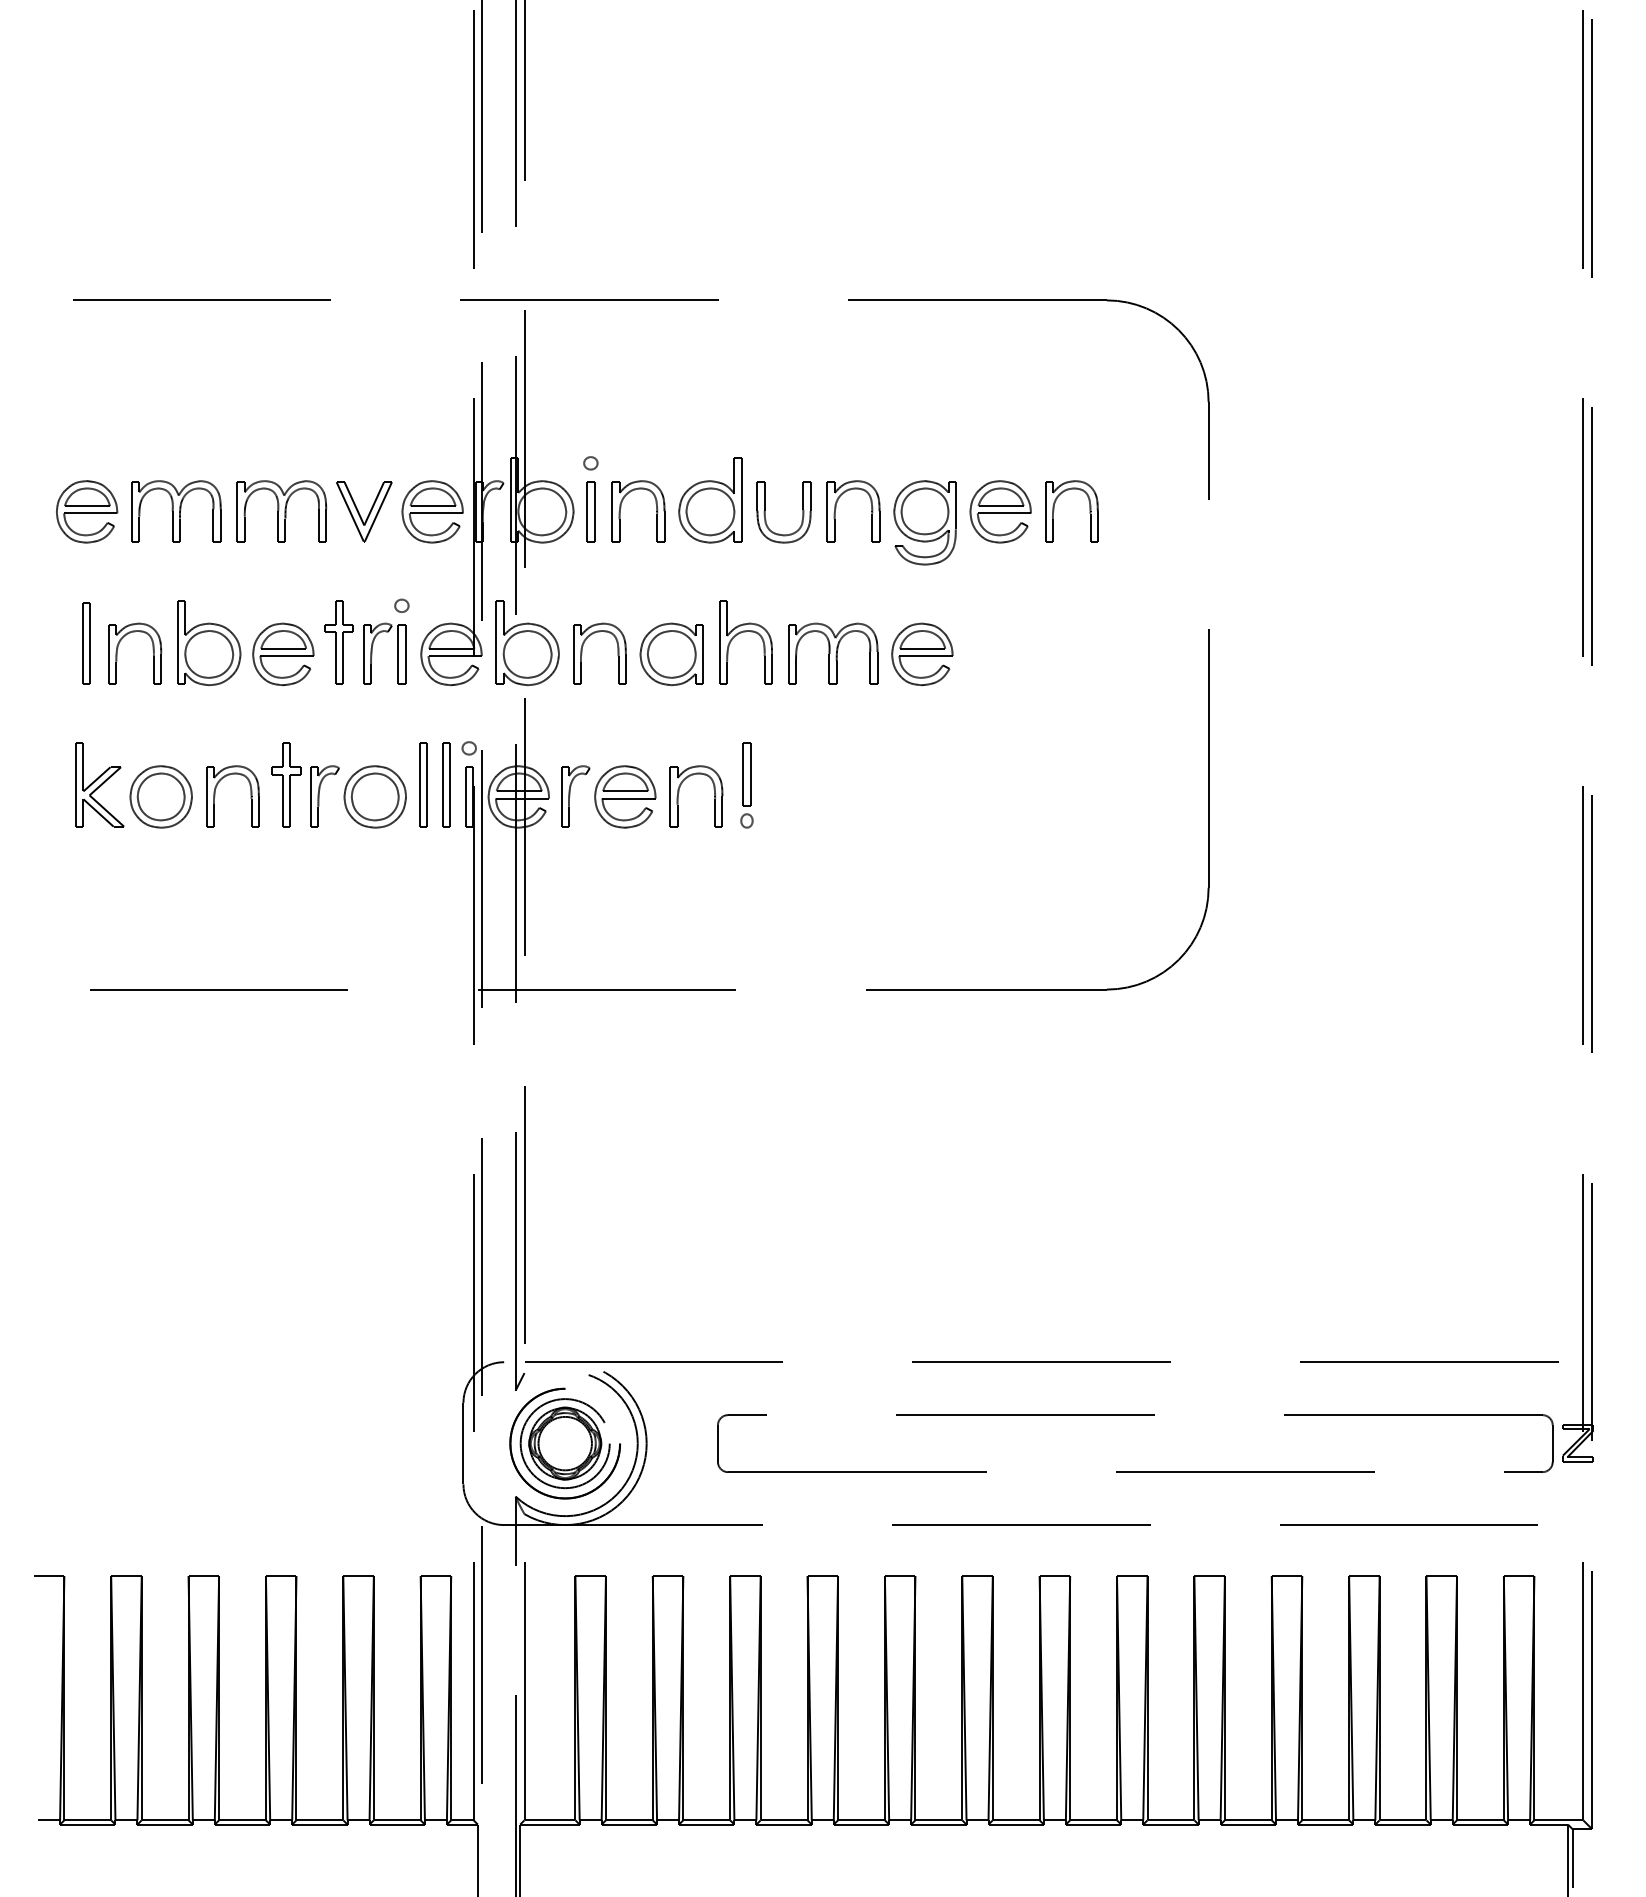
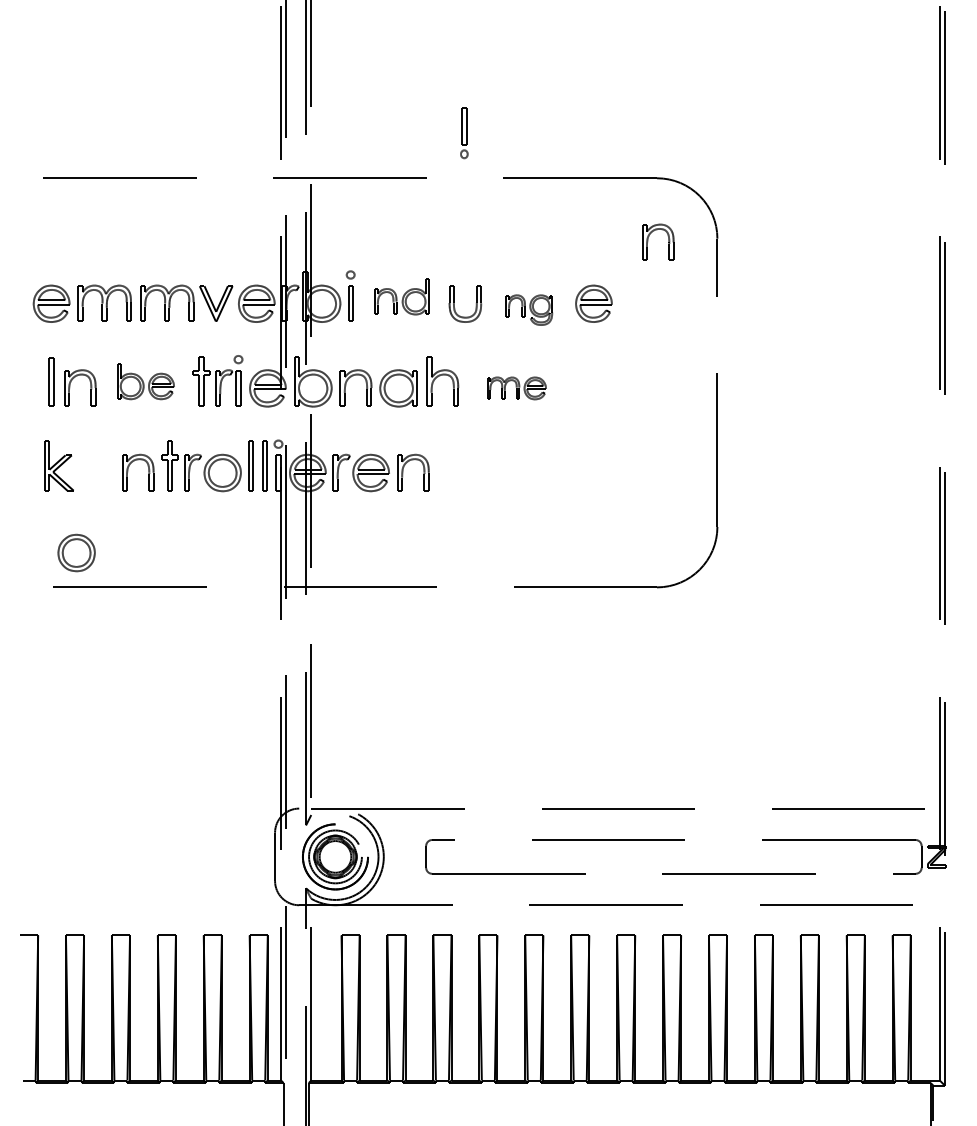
part: (676, 499) -> (401, 296), size x0.7
part: (1055, 509) -> (648, 241), moved
part: (892, 521) -> (529, 309), size x0.6
part: (245, 642) -> (145, 381), size x0.7
part: (870, 654) -> (516, 388), size x0.6
part: (747, 785) -> (464, 133), moved
part: (160, 796) -> (76, 552), moved

